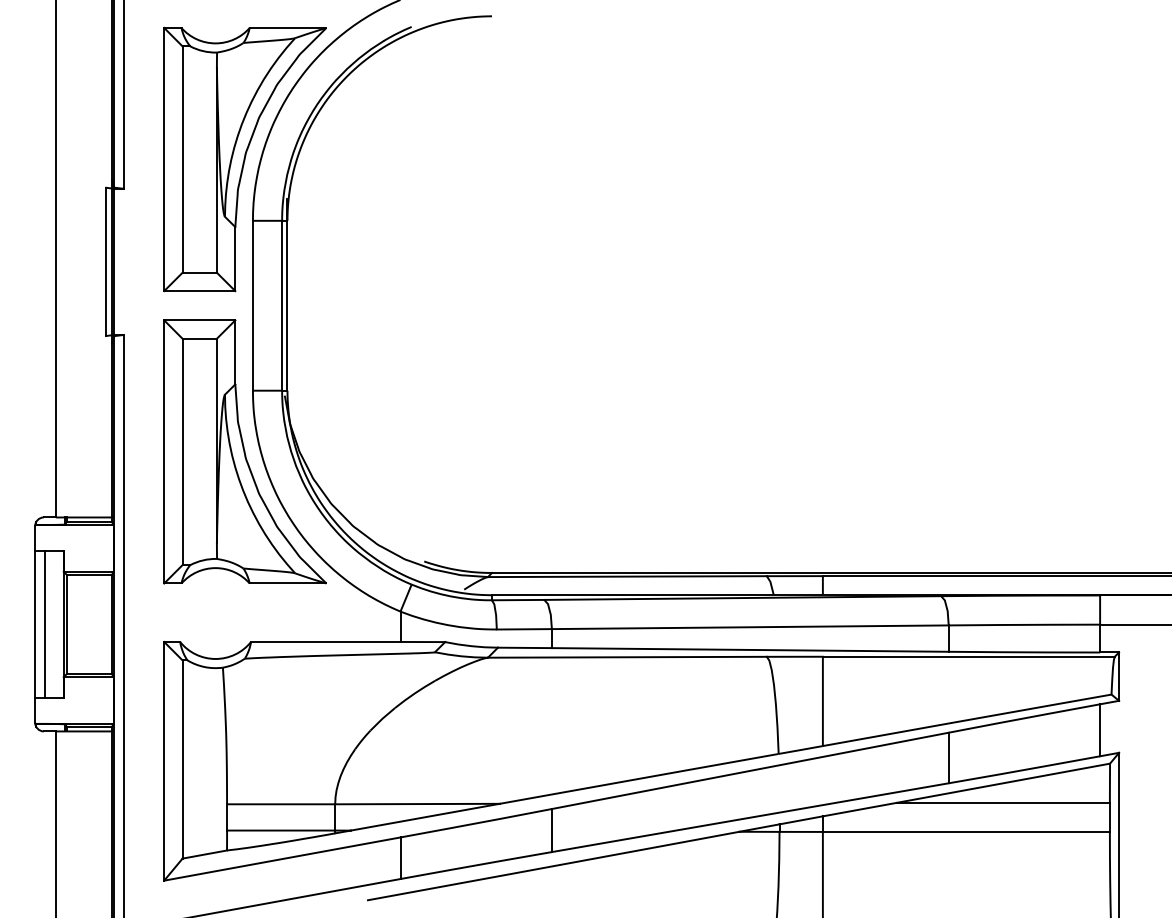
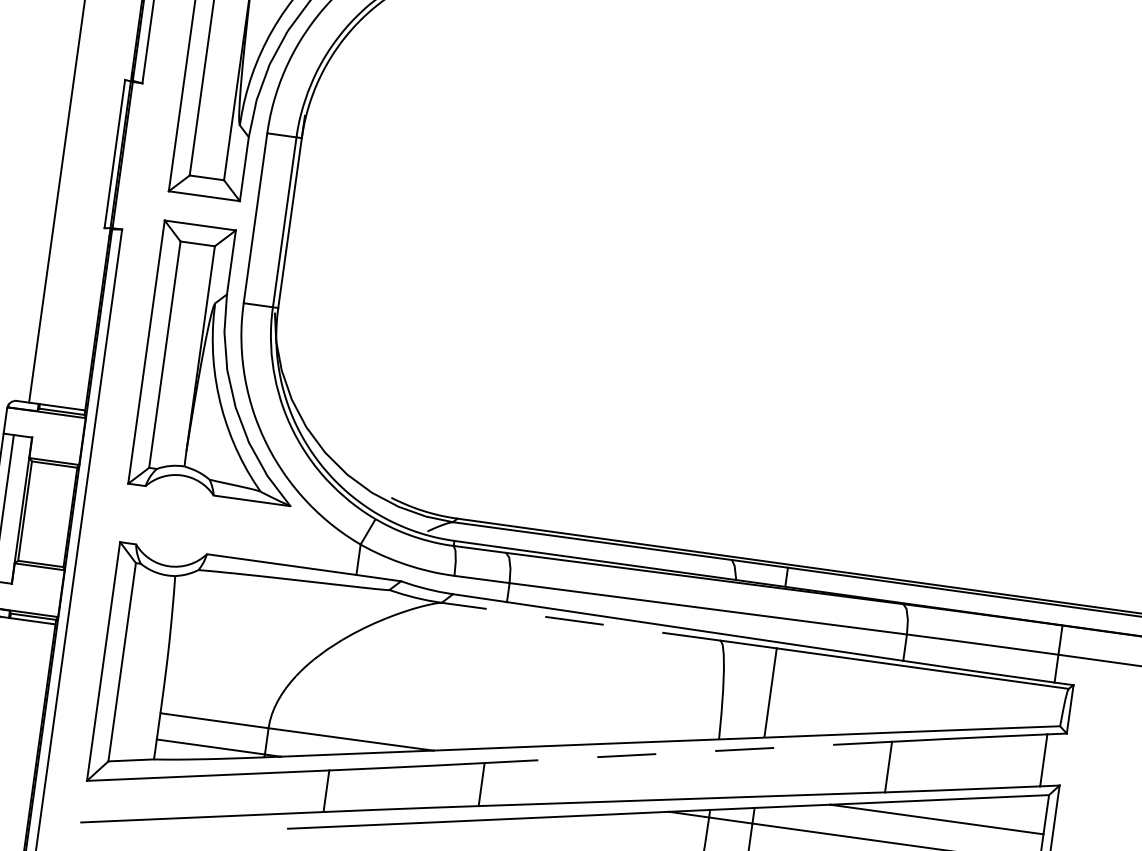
line: (626, 657) -> (580, 621), solid -> dashed
line: (749, 770) -> (687, 751), solid -> dashed

